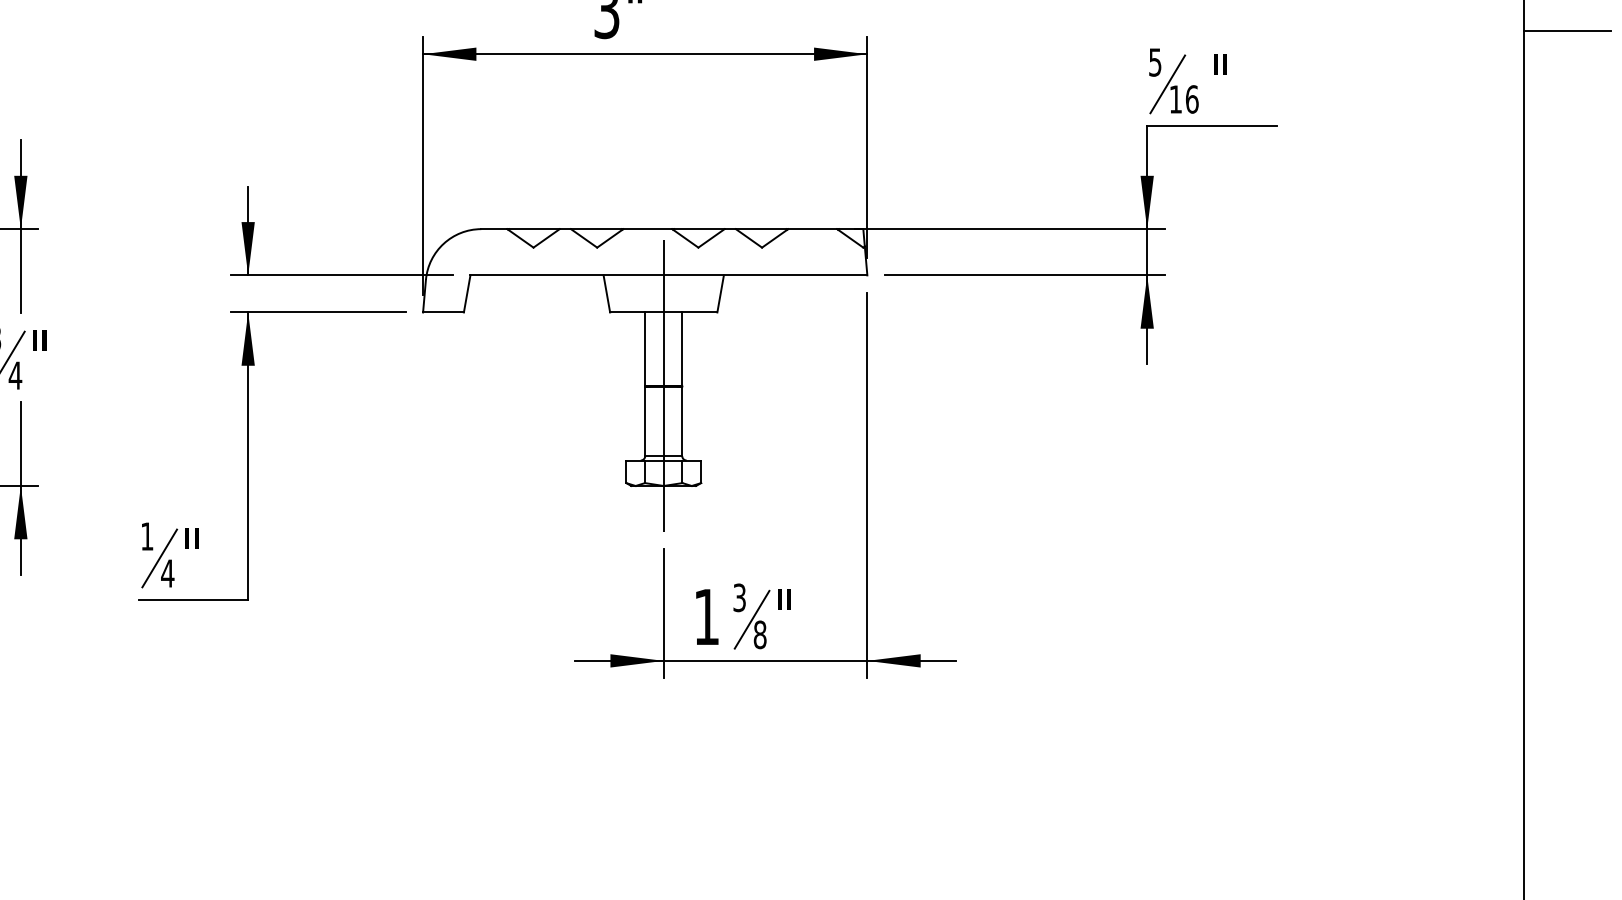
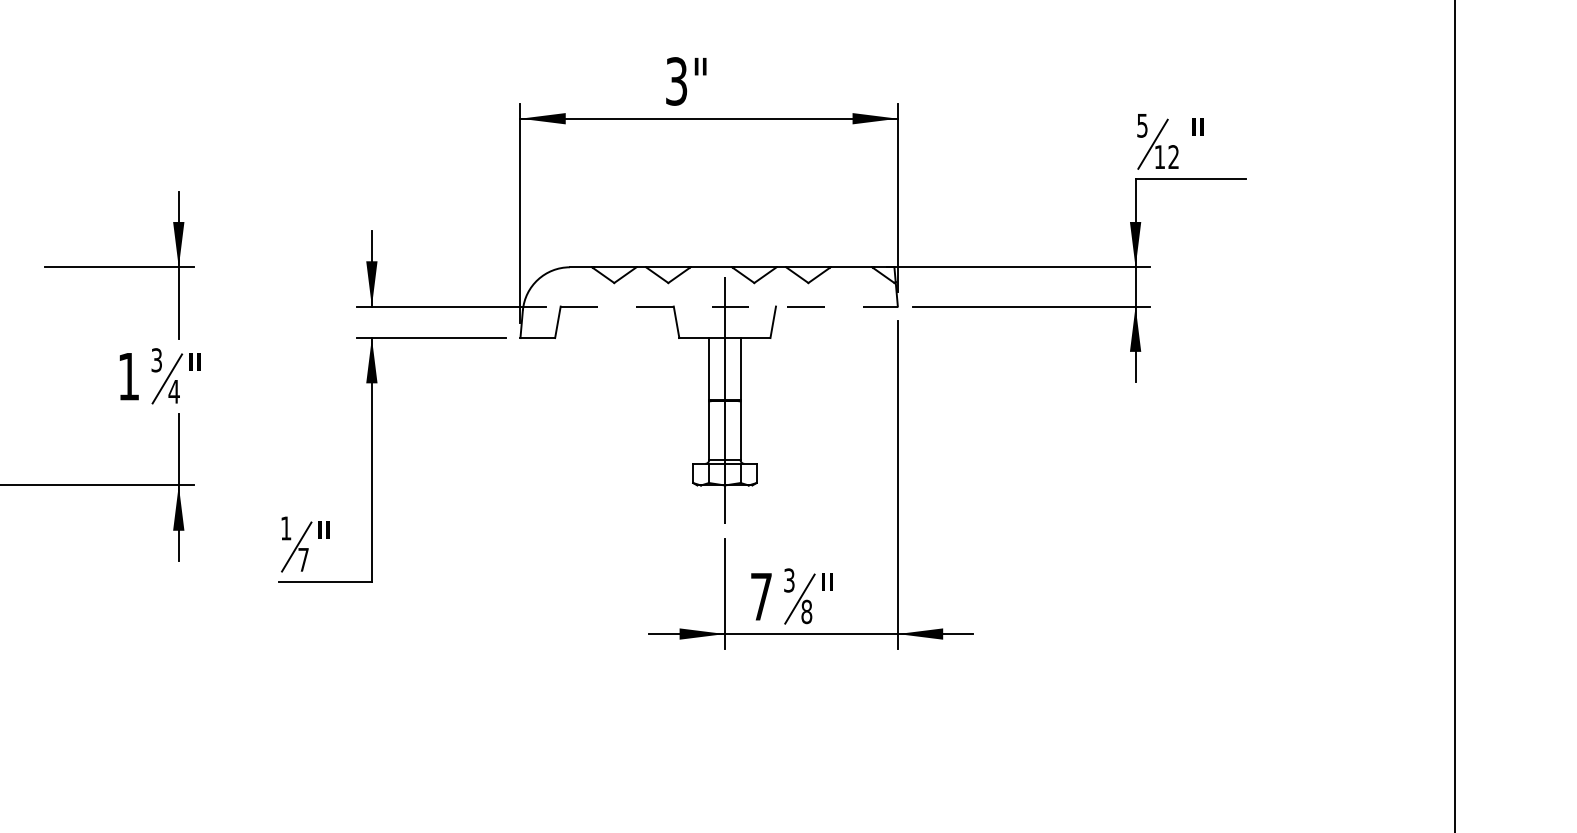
line: (1567, 30) -> (1492, 98), removed
text: (1191, 99) -> (1173, 157), 16 -> 12
line: (669, 275) -> (729, 306), solid -> dashed
text: (167, 573) -> (303, 559), 4 -> 7
text: (706, 616) -> (761, 596), 1 -> 7

